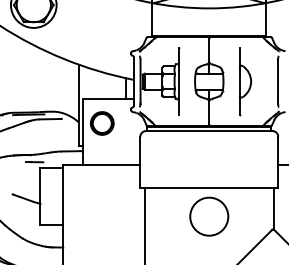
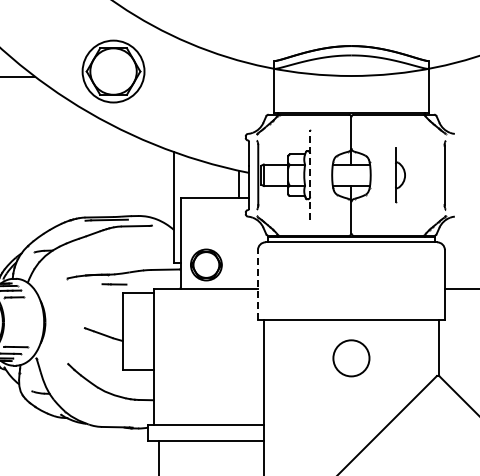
line: (179, 81) -> (310, 174), solid -> dashed
part: (245, 81) -> (400, 175), size x0.6
part: (102, 123) -> (206, 264), moved
line: (139, 162) -> (257, 284), solid -> dashed
circle: (209, 216) -> (351, 358), size x0.7

